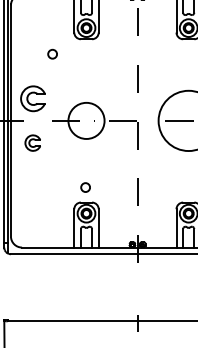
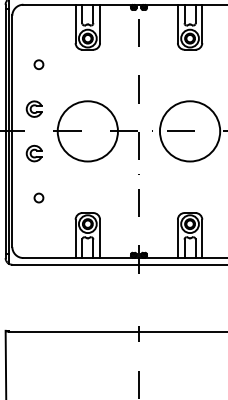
circle: (52, 54) -> (38, 64), moved
part: (32, 98) -> (33, 108), size x0.62
circle: (86, 121) -> (87, 131), size x1.67
circle: (85, 187) -> (38, 197), moved

